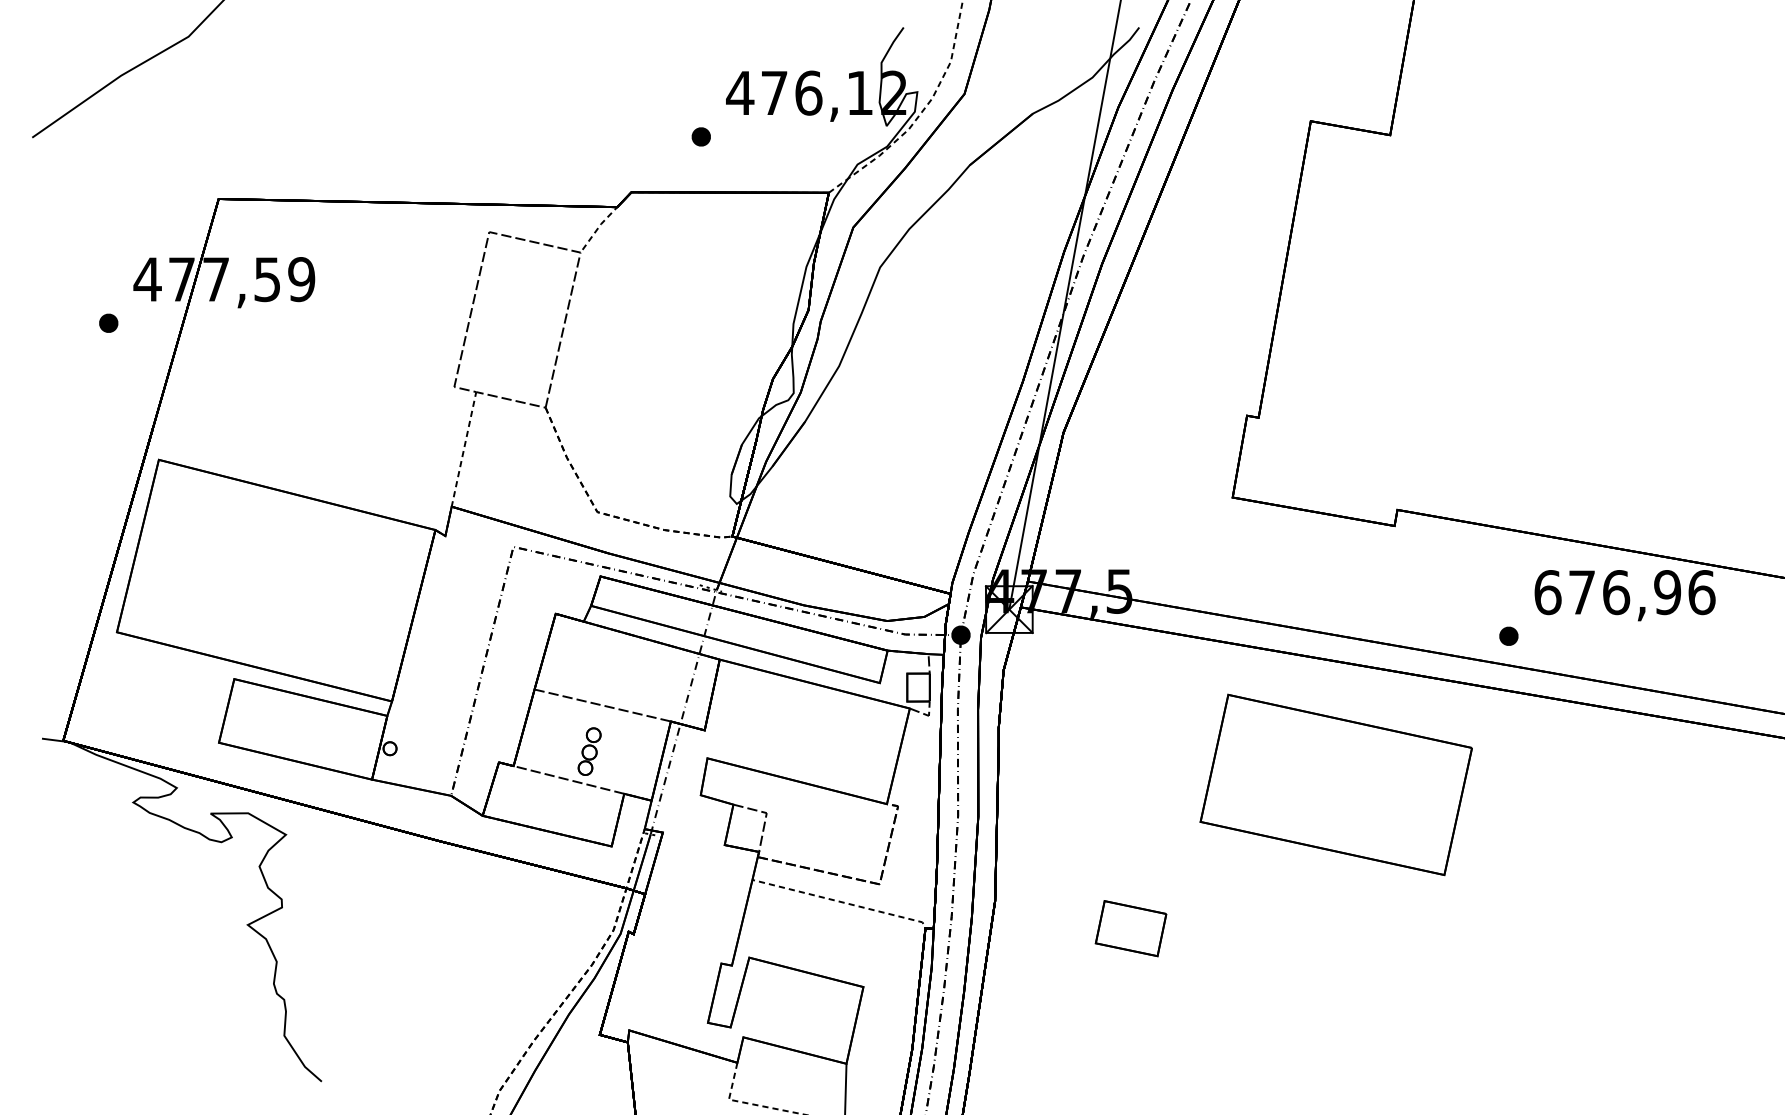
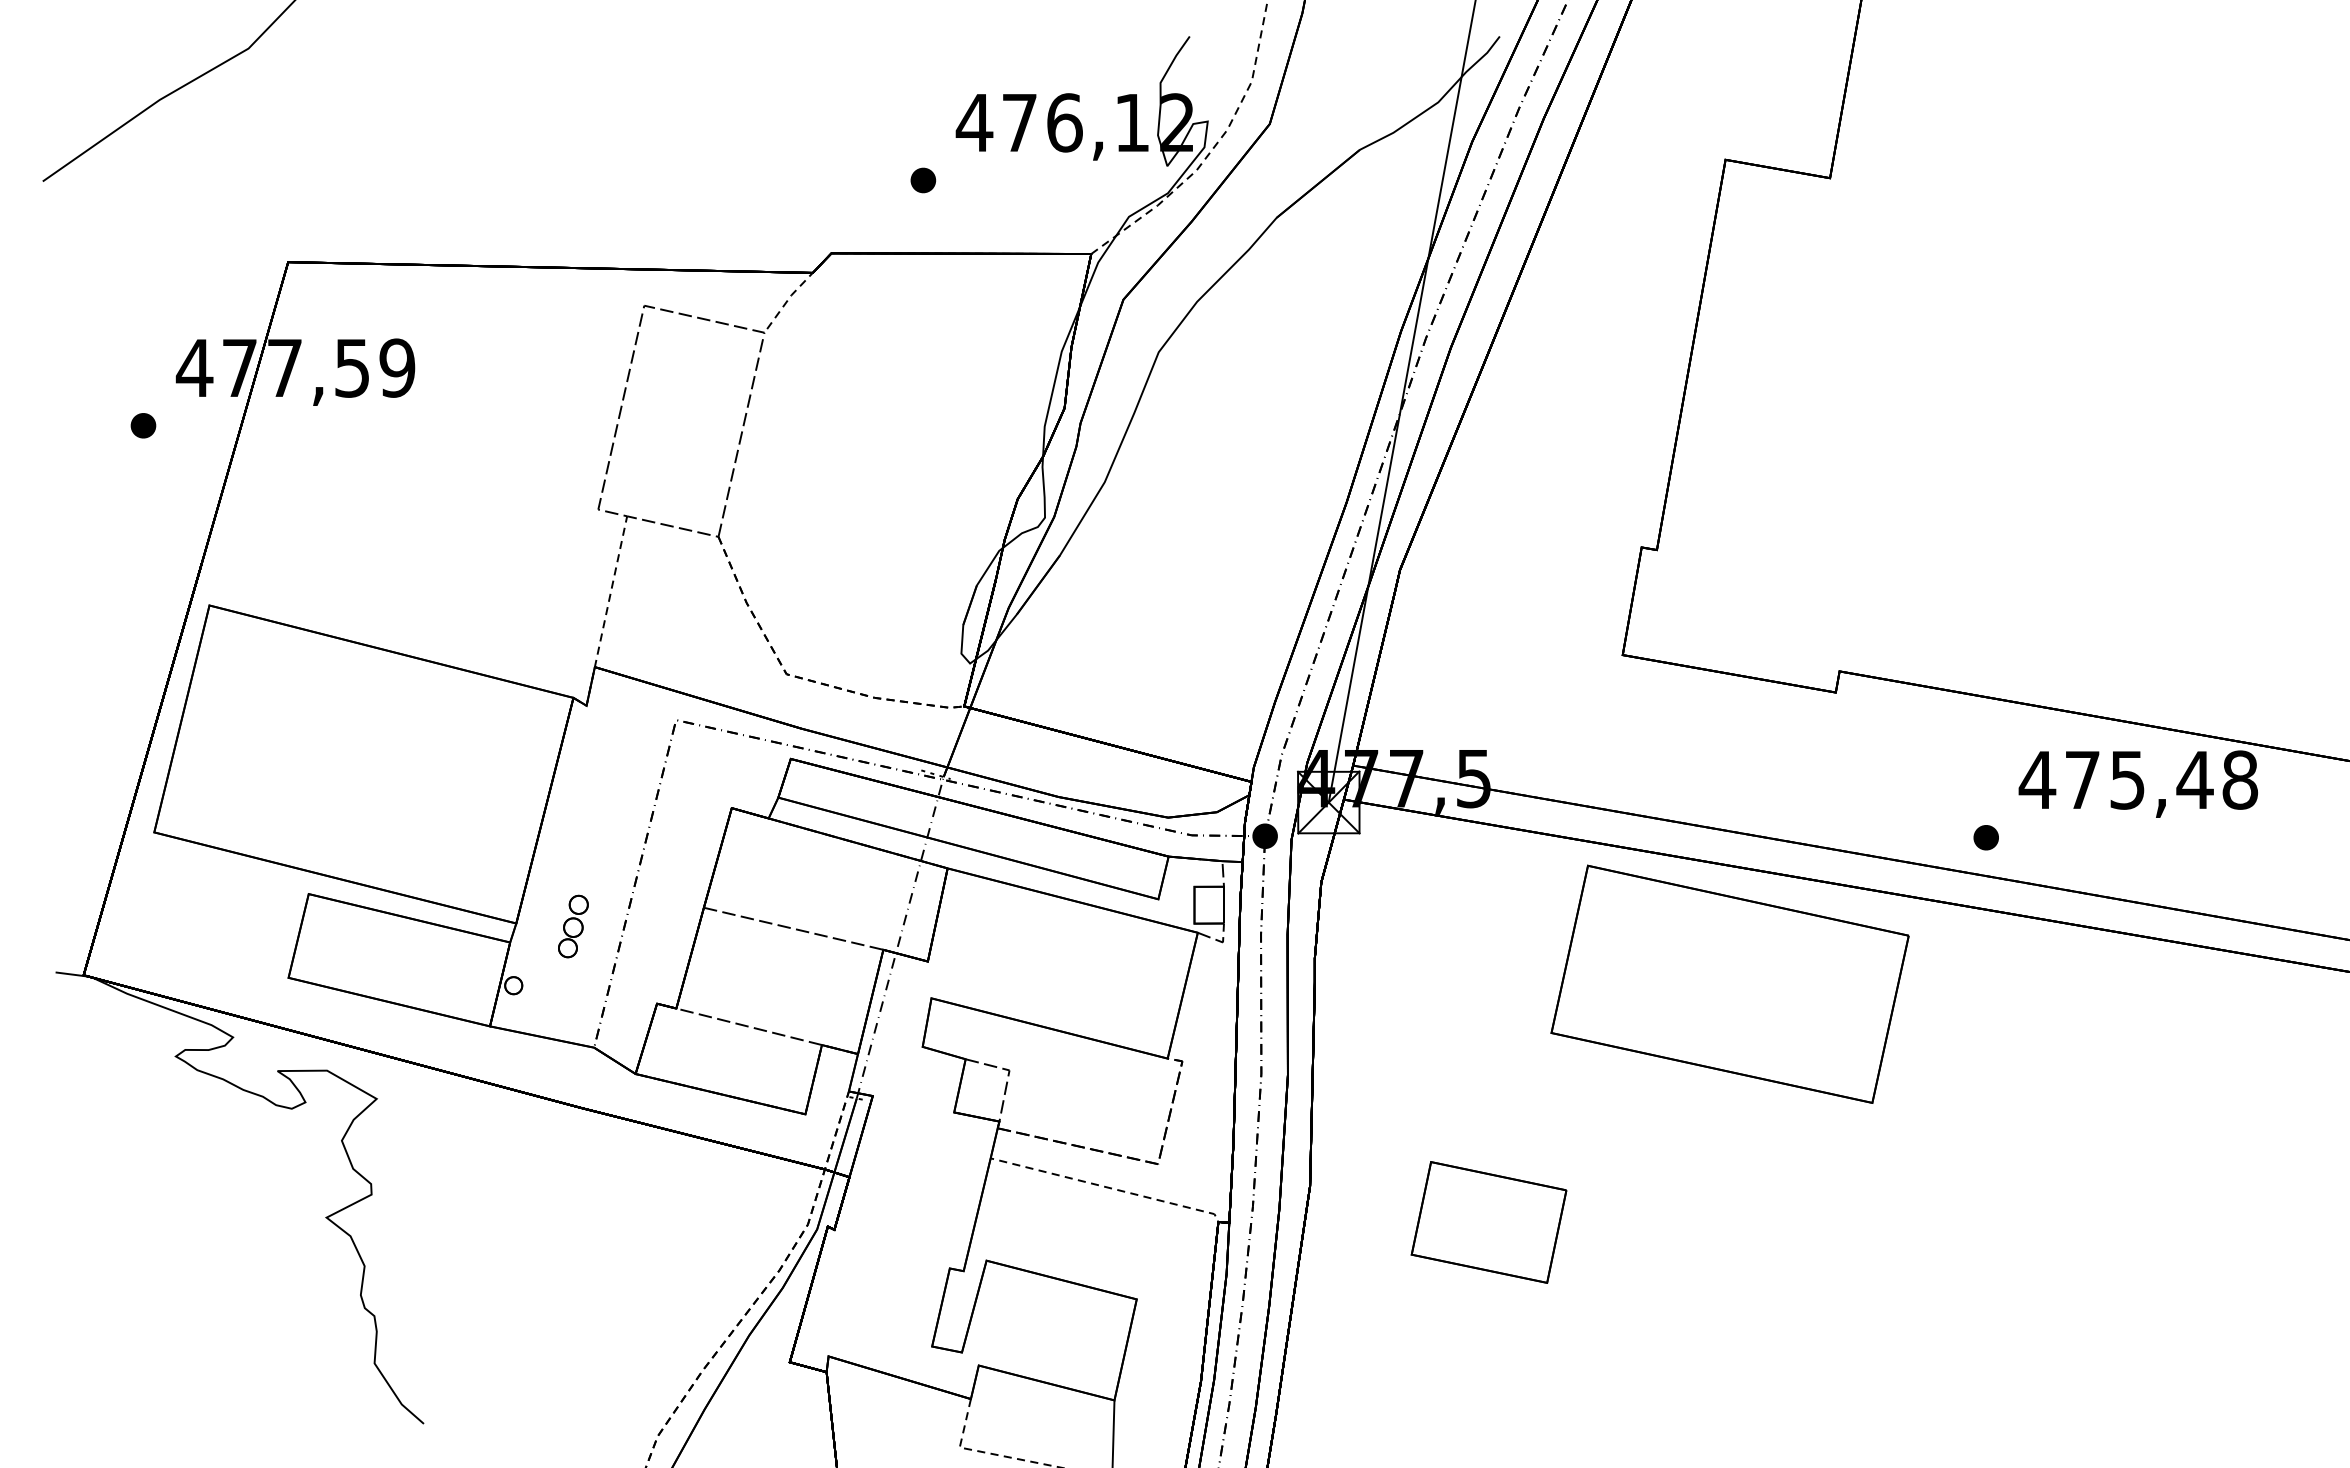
text: (1624, 592) -> (2138, 779), 676,96 -> 475,48
part: (589, 751) -> (573, 926), moved
part: (1335, 784) -> (1729, 983), moved
part: (1130, 928) -> (1488, 1222), size x1.67

